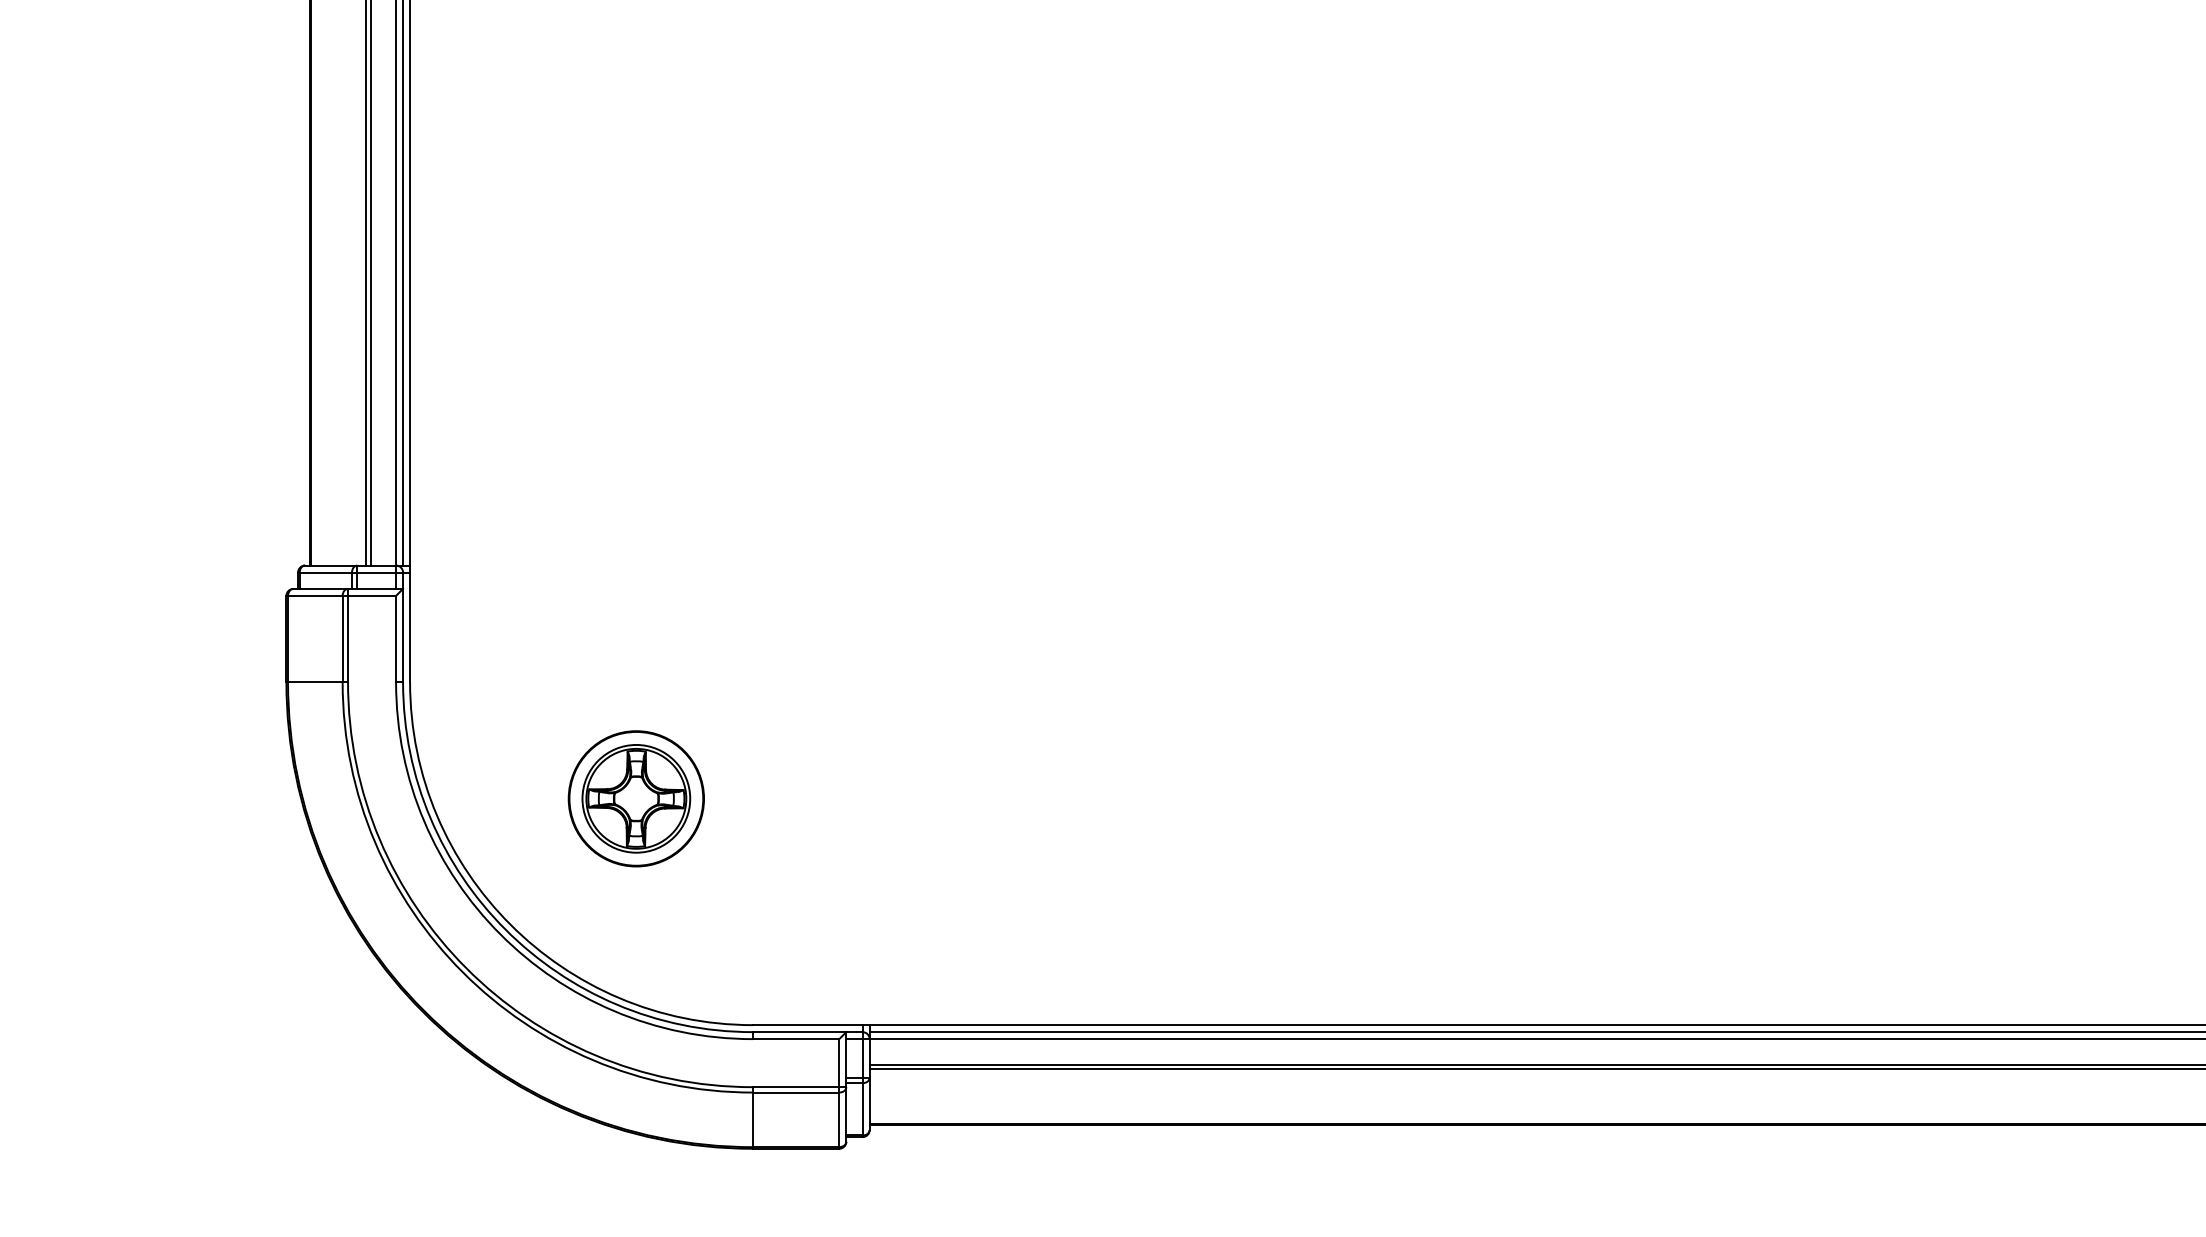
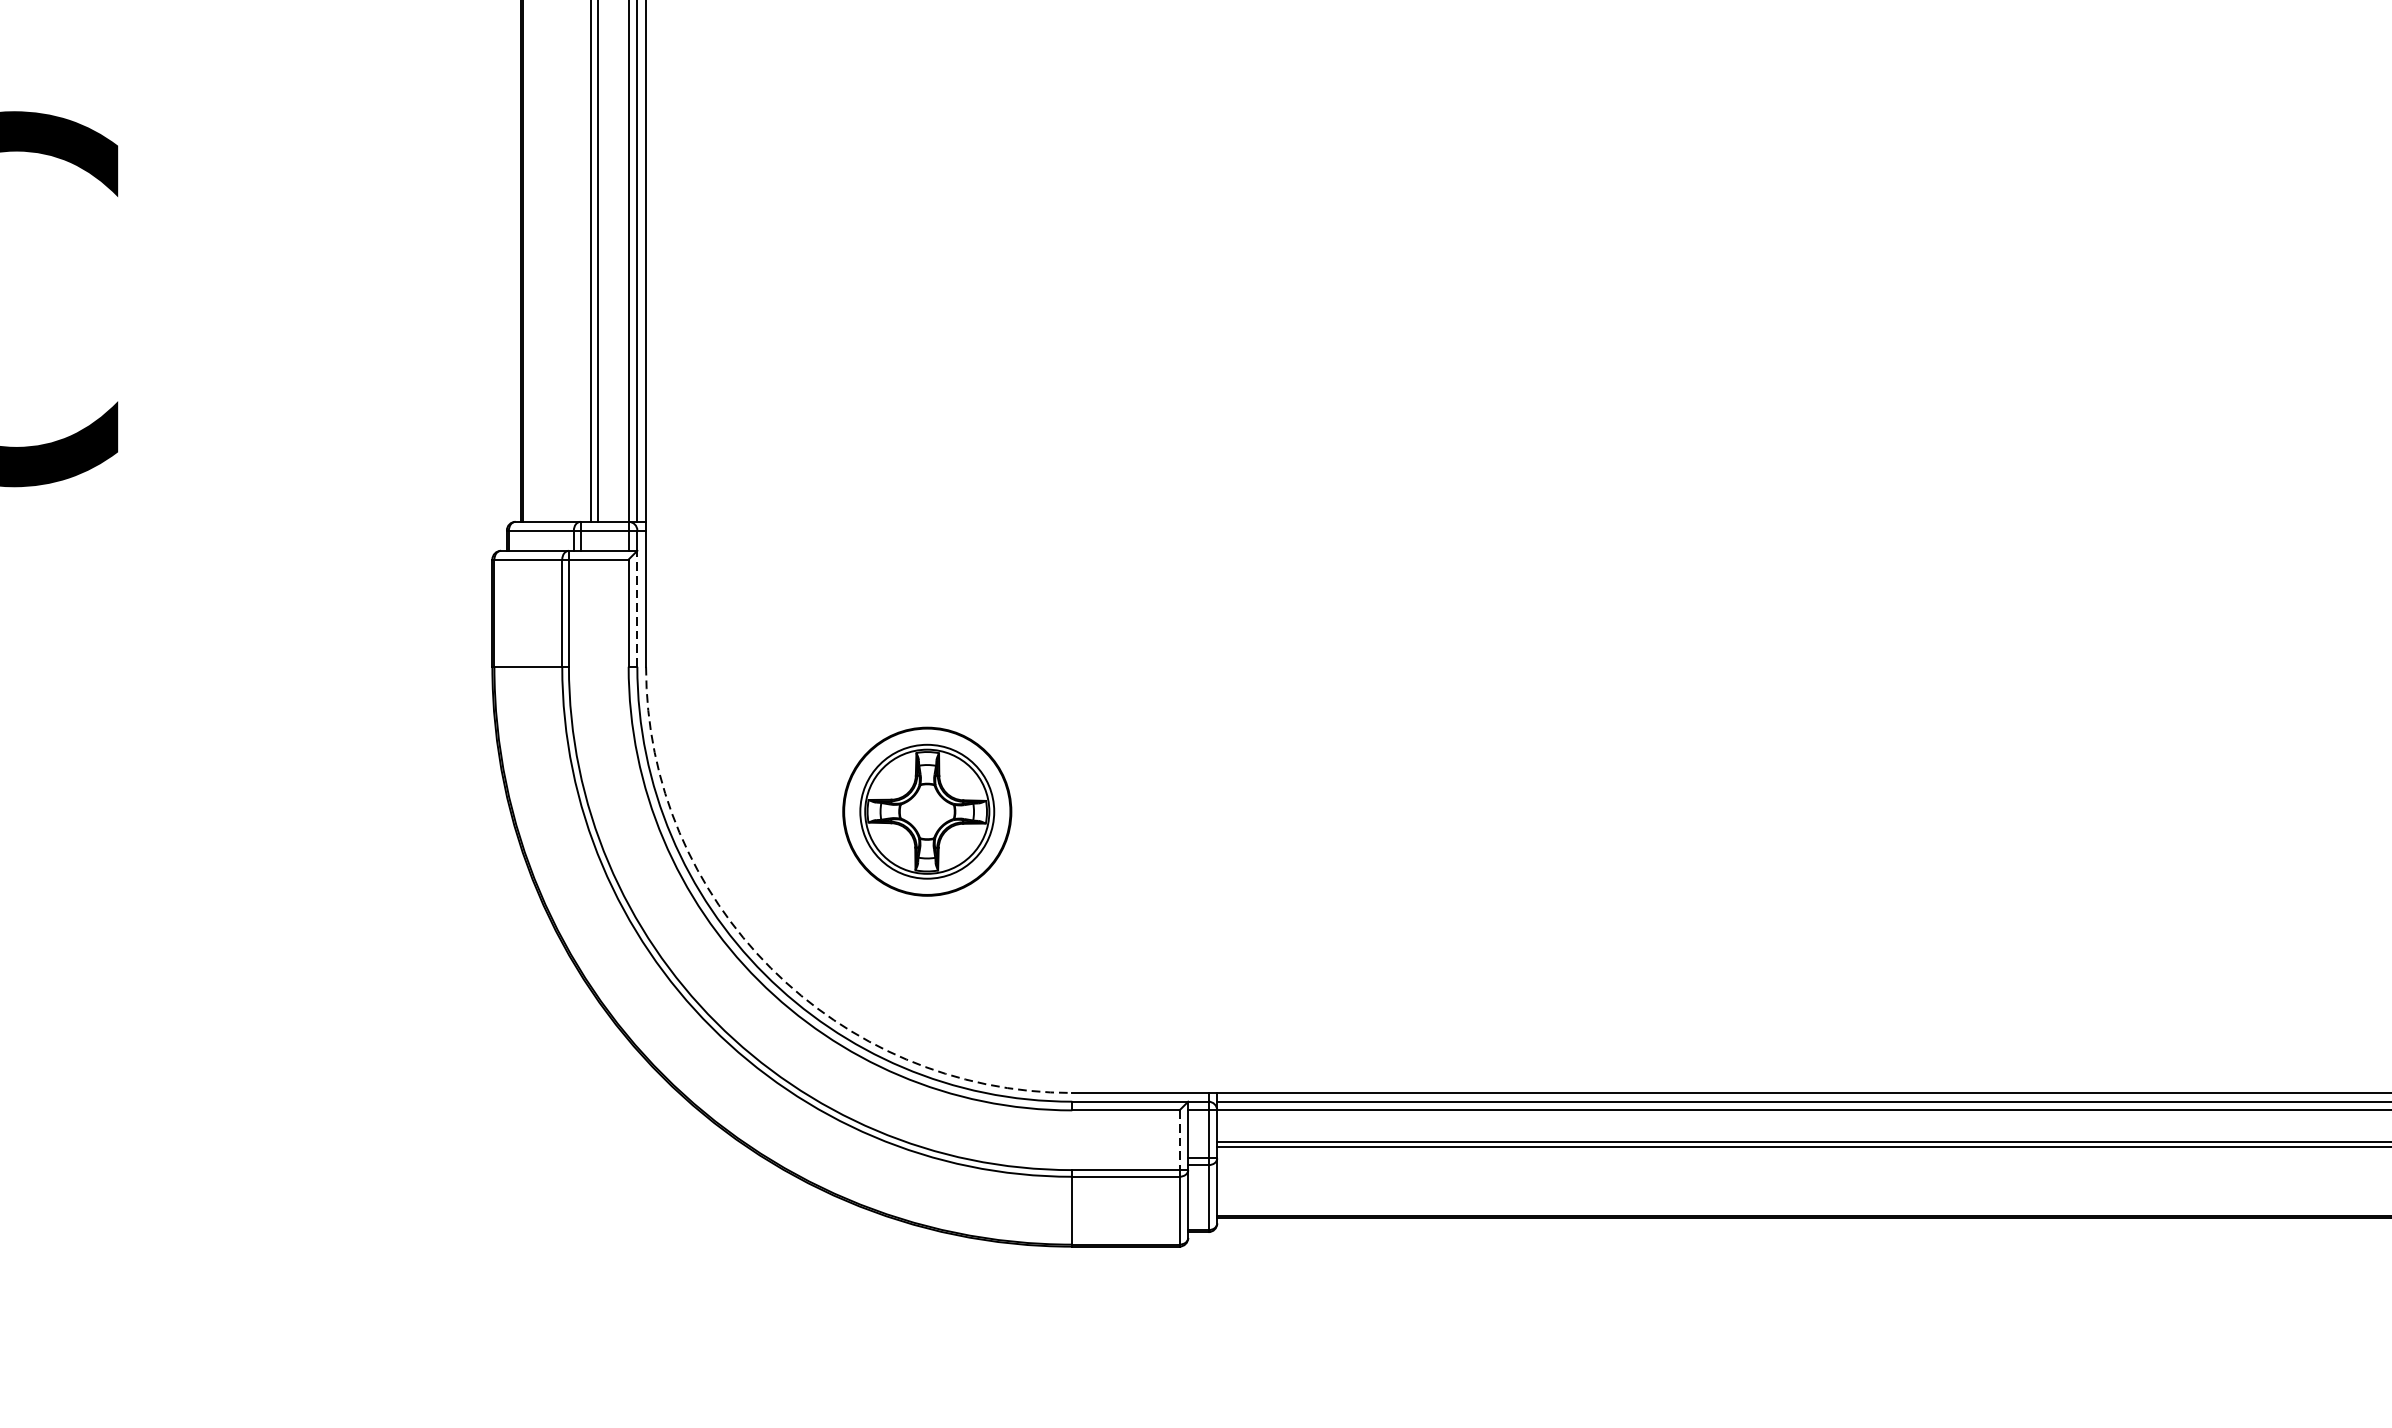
line: (403, 635) -> (637, 608), solid -> dashed
arc: (510, 924) -> (770, 967), solid -> dashed
line: (839, 1063) -> (1179, 1140), solid -> dashed

